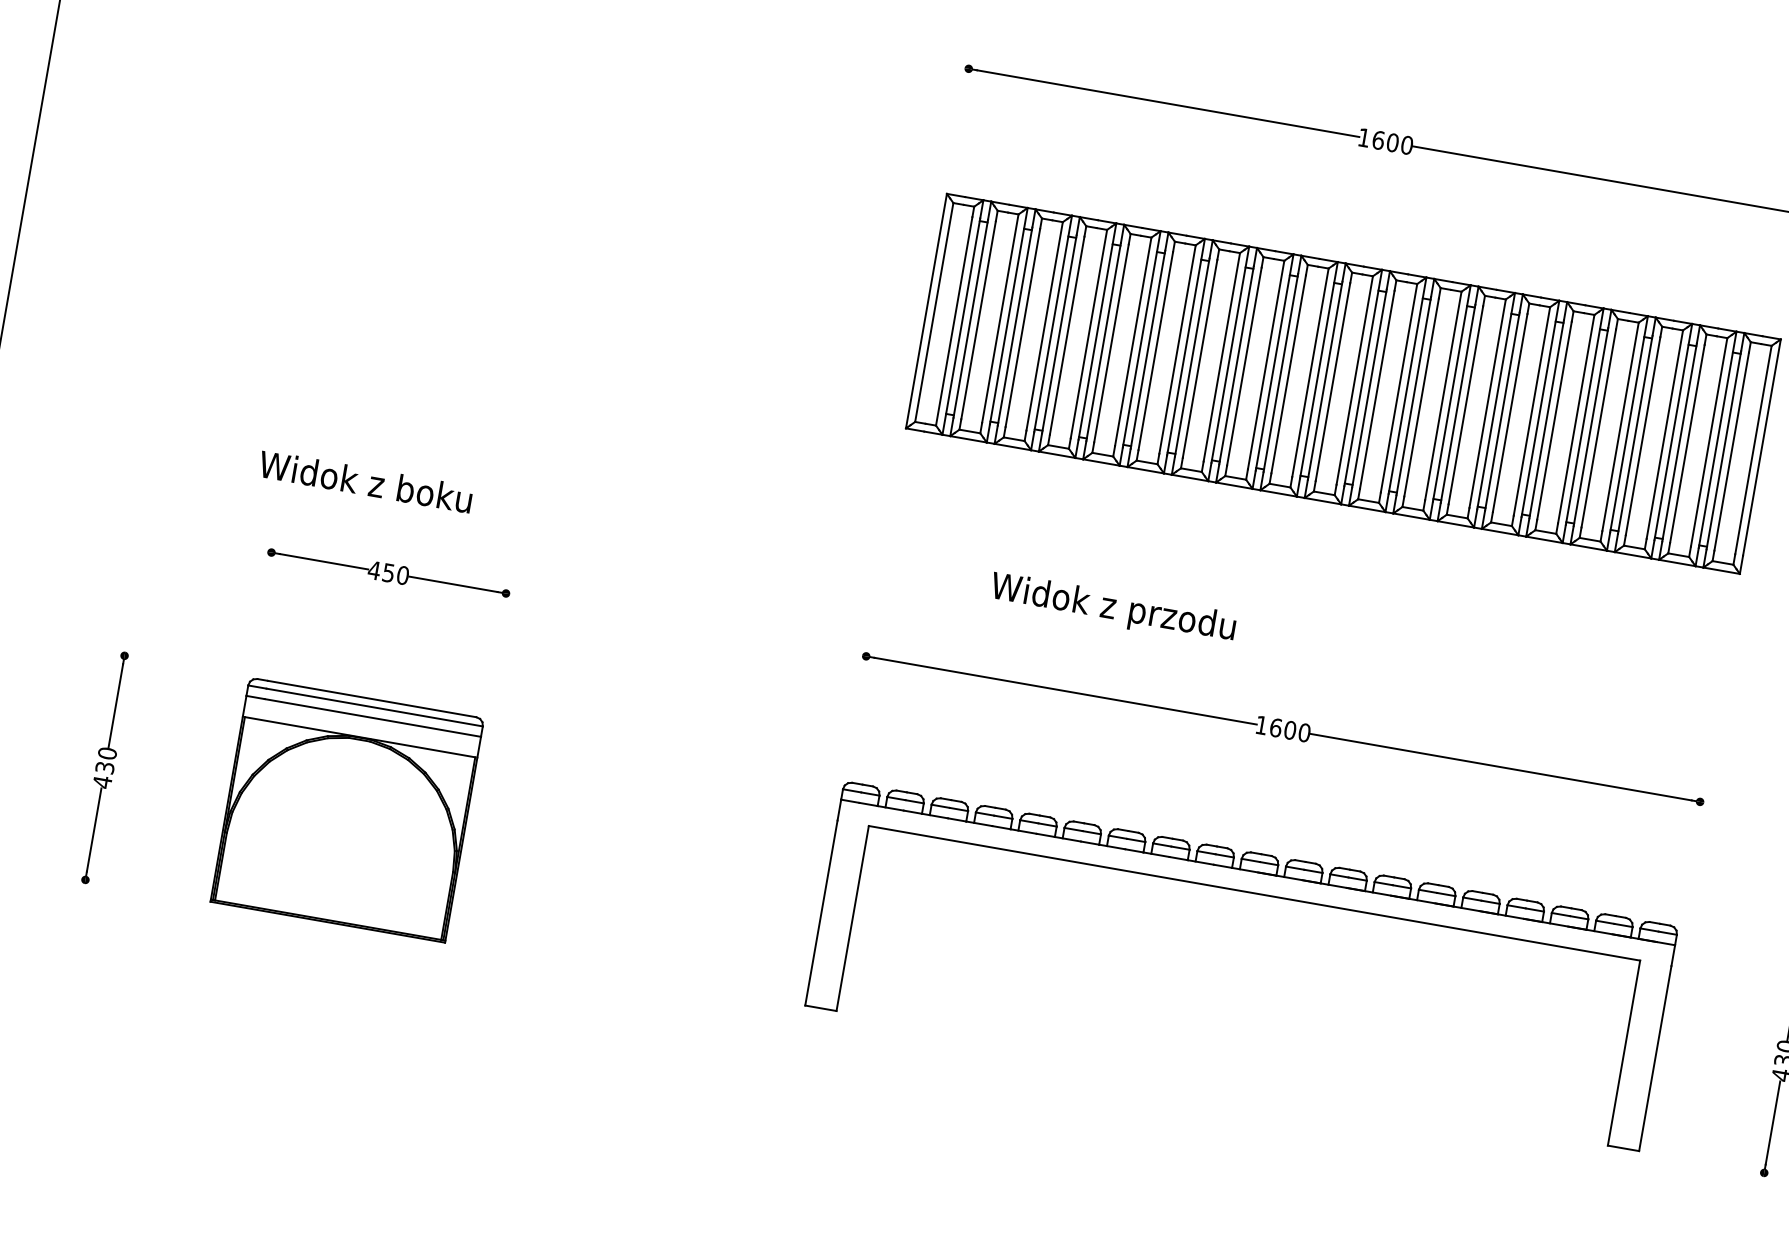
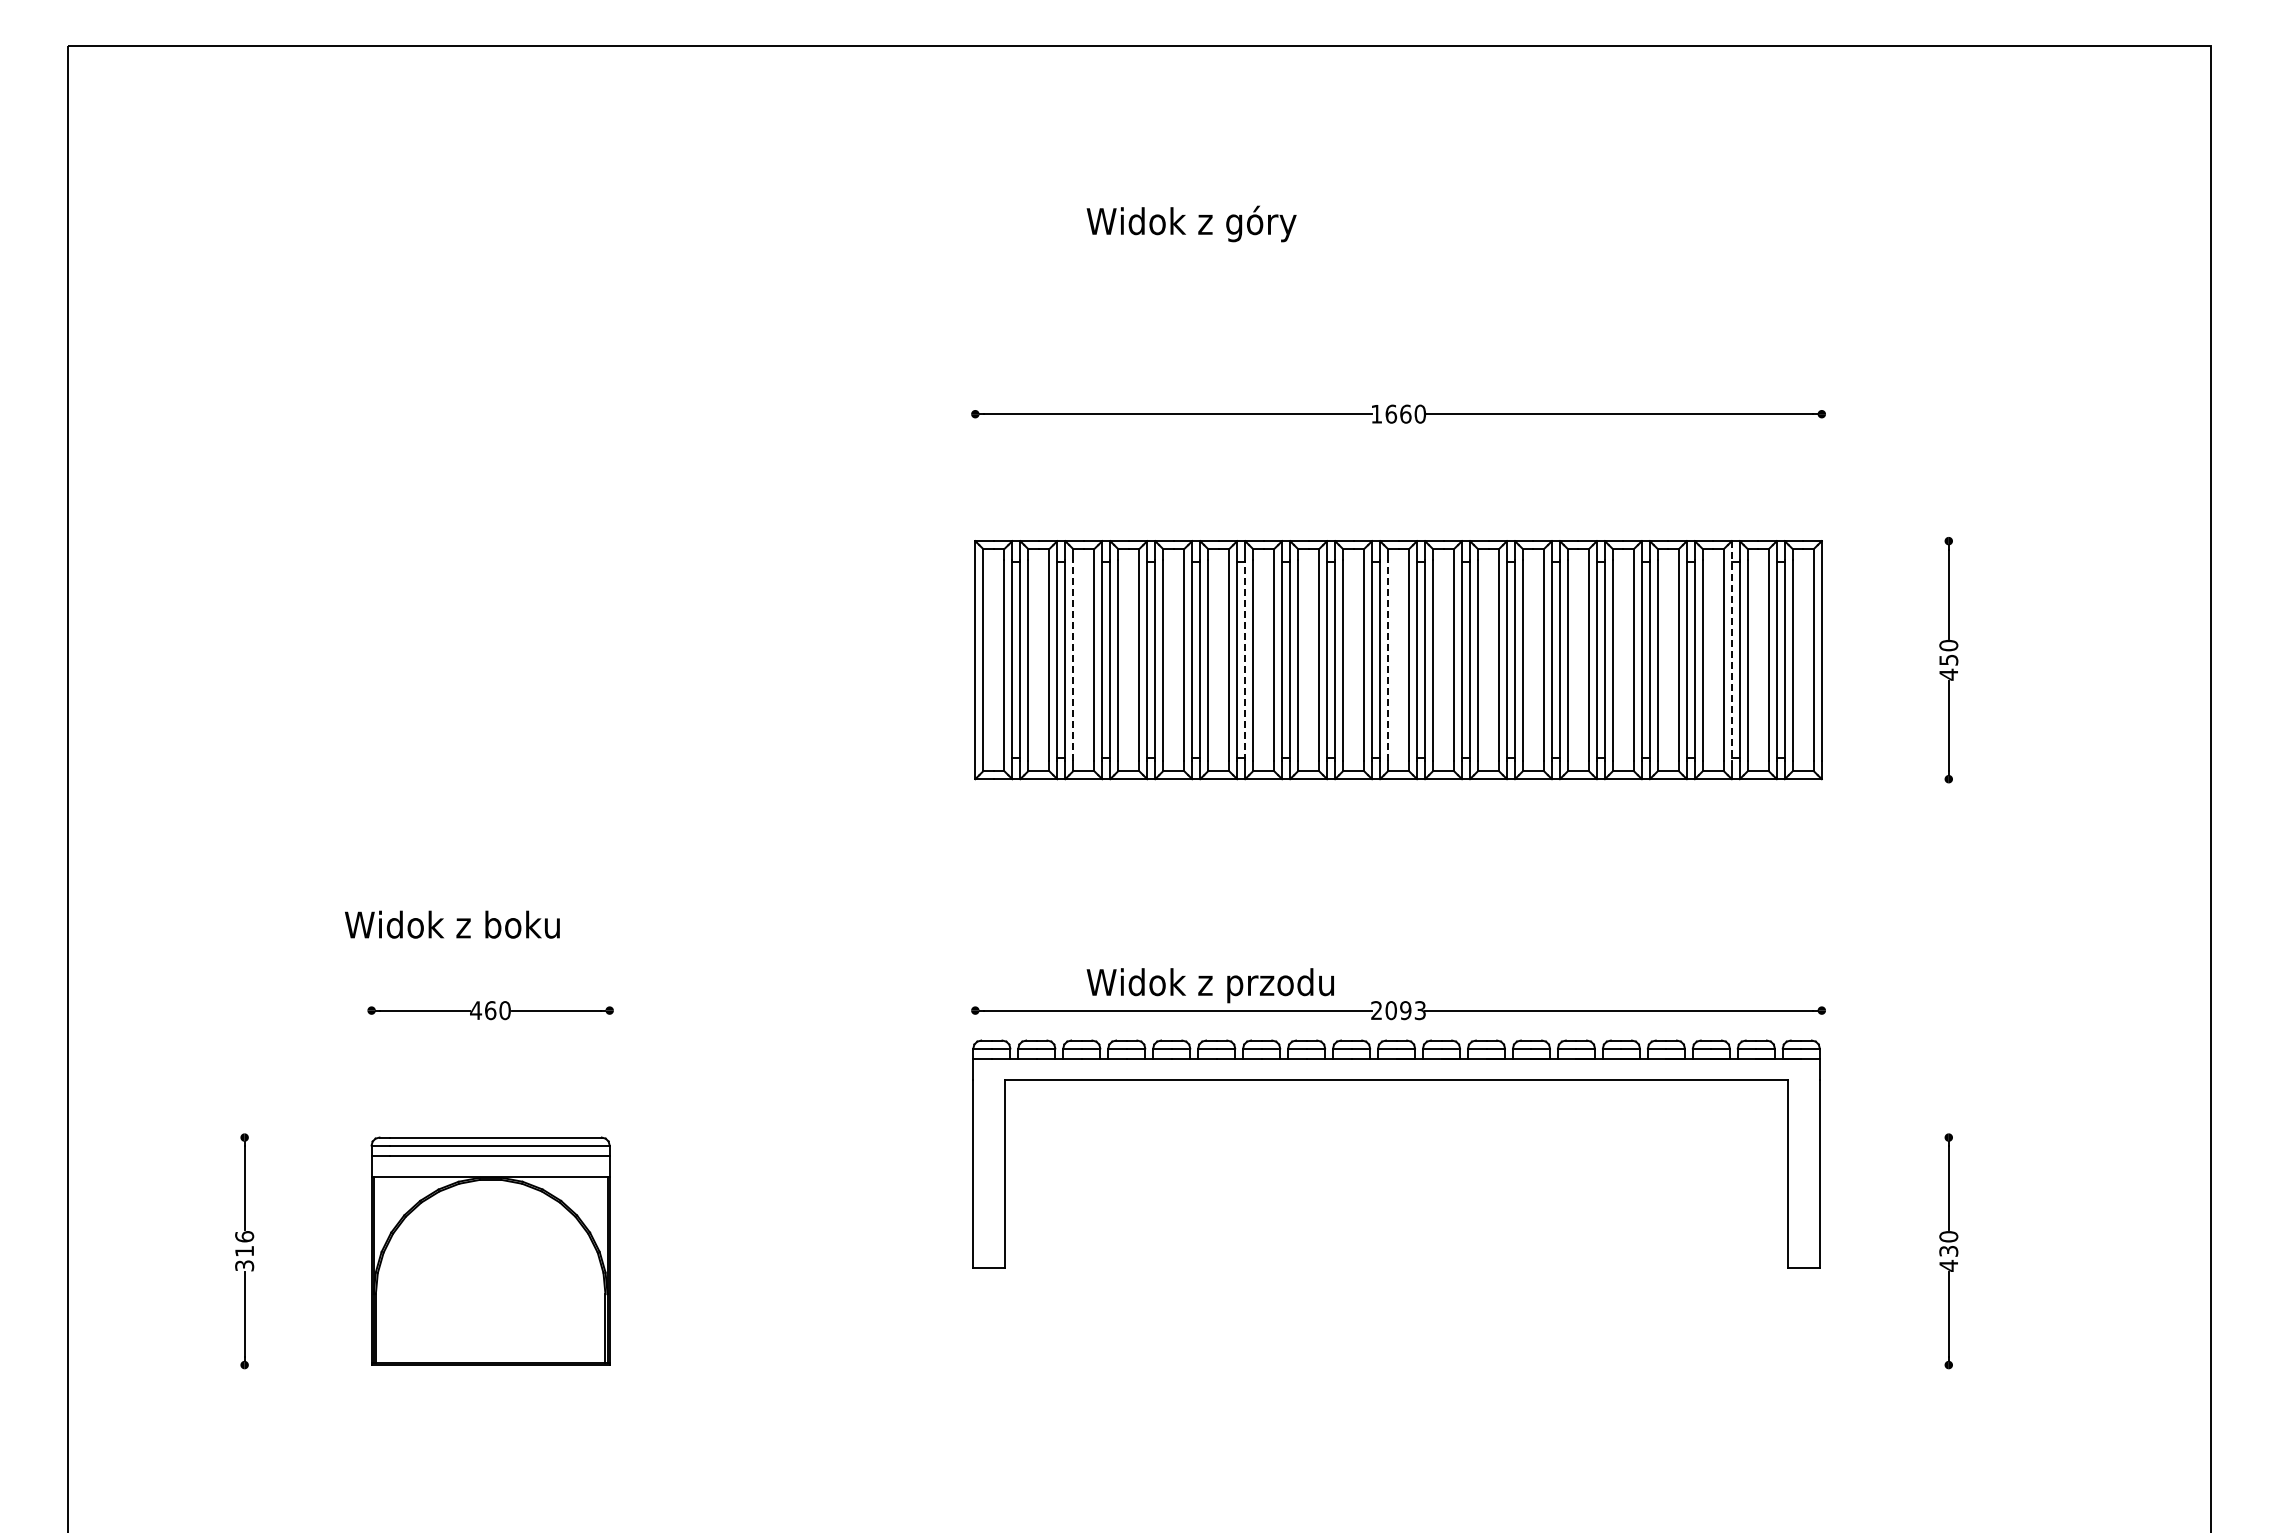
text: (1392, 142) -> (1405, 413), 1600 -> 1660
line: (1023, 328) -> (1073, 660), solid -> dashed
line: (1192, 357) -> (1245, 660), solid -> dashed
line: (1332, 382) -> (1387, 660), solid -> dashed
line: (1673, 431) -> (1731, 650), solid -> dashed
text: (388, 572) -> (490, 1010), 450 -> 460
text: (1112, 608) -> (1209, 985), moved
text: (1283, 729) -> (1398, 1010), 1600 -> 2093
text: (104, 768) -> (244, 1251), 430 -> 316
part: (1254, 893) -> (1396, 1080), moved

